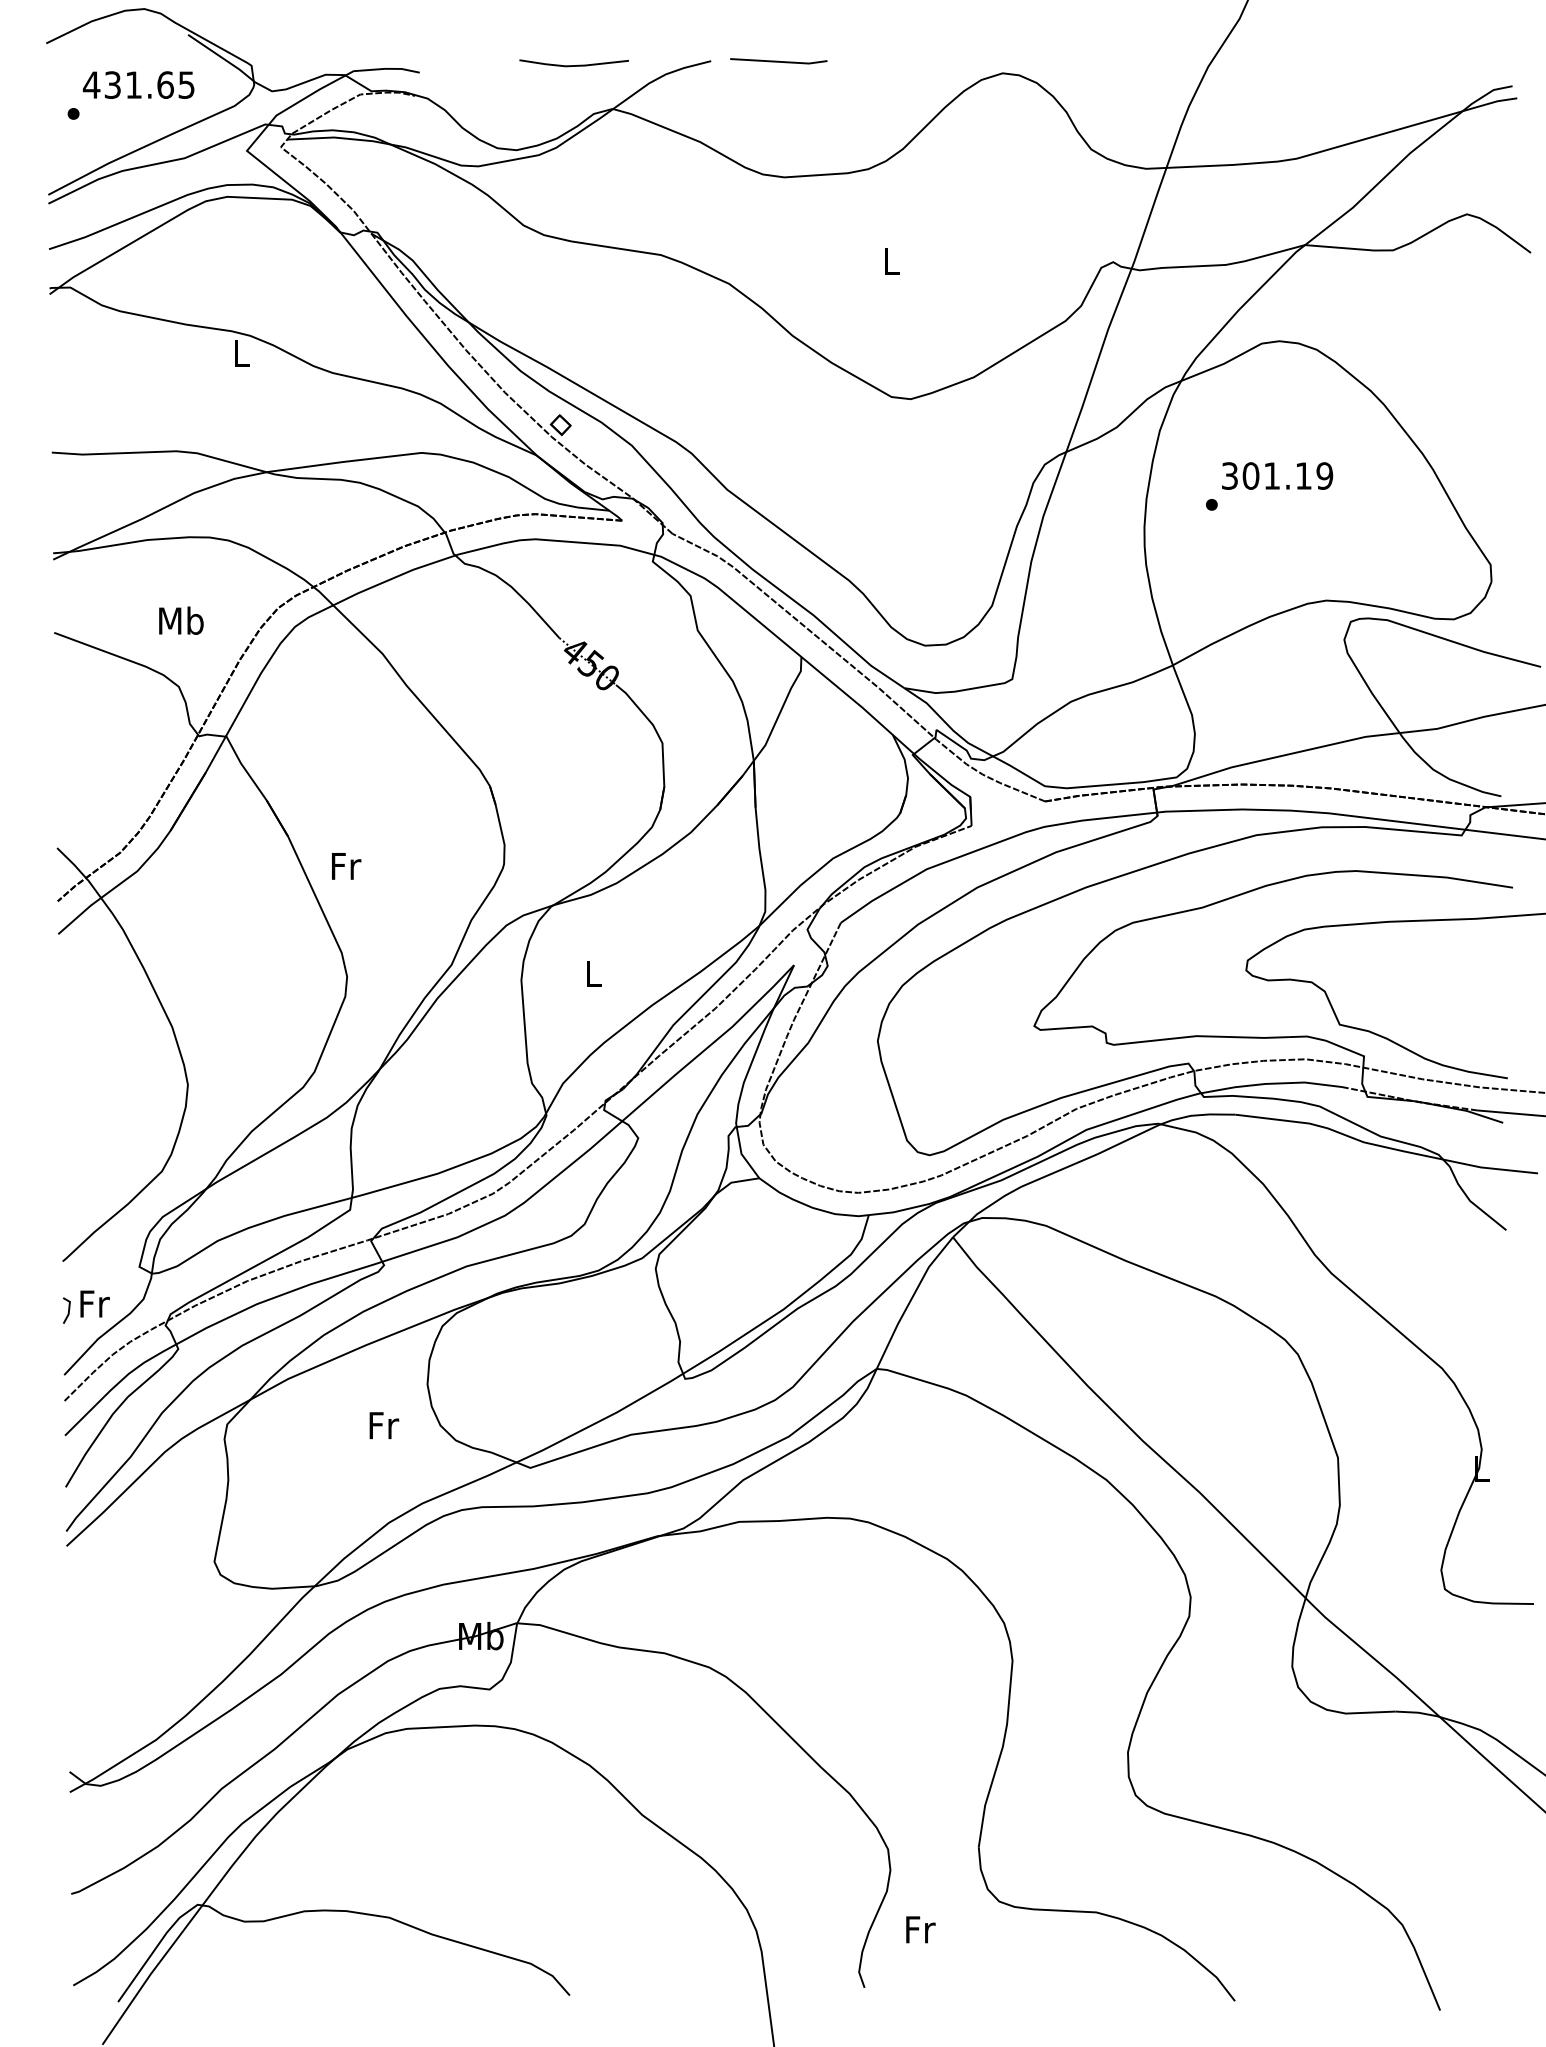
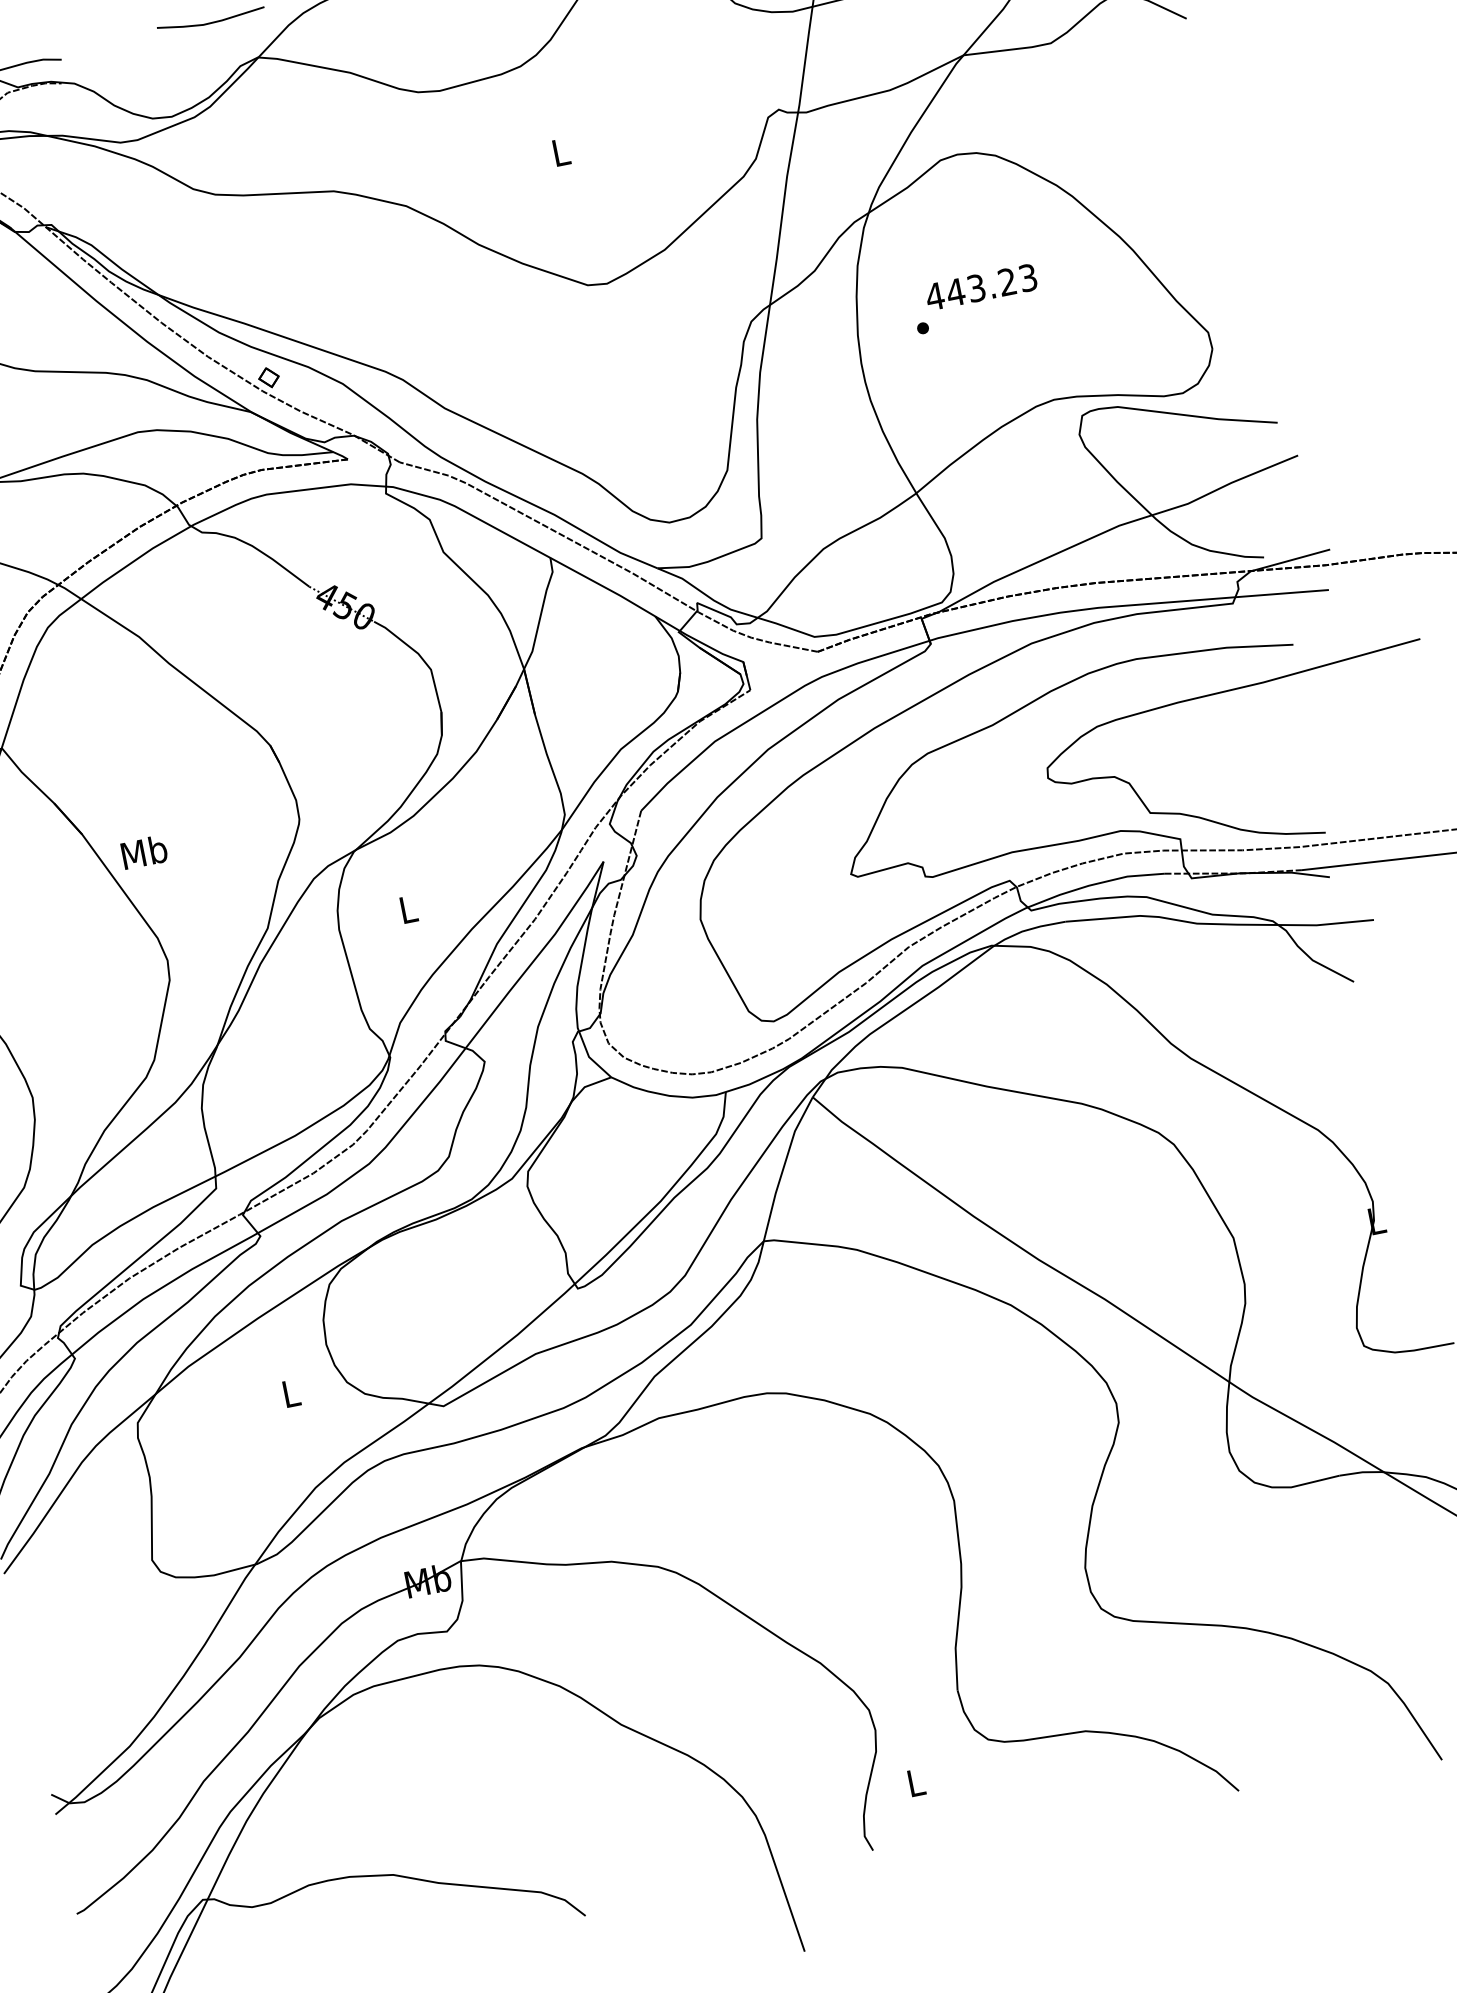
text: (1277, 475) -> (981, 286), 301.19 -> 443.23
text: (345, 865) -> (144, 851), Fr -> Mb
text: (384, 1425) -> (292, 1393), Fr -> L
text: (920, 1929) -> (916, 1782), Fr -> L

